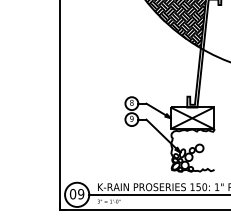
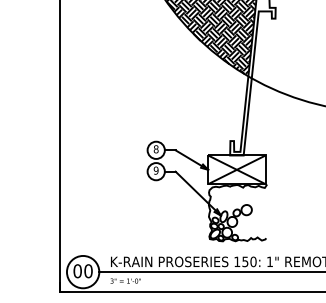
text: (81, 194) -> (88, 271), 09 -> 00

